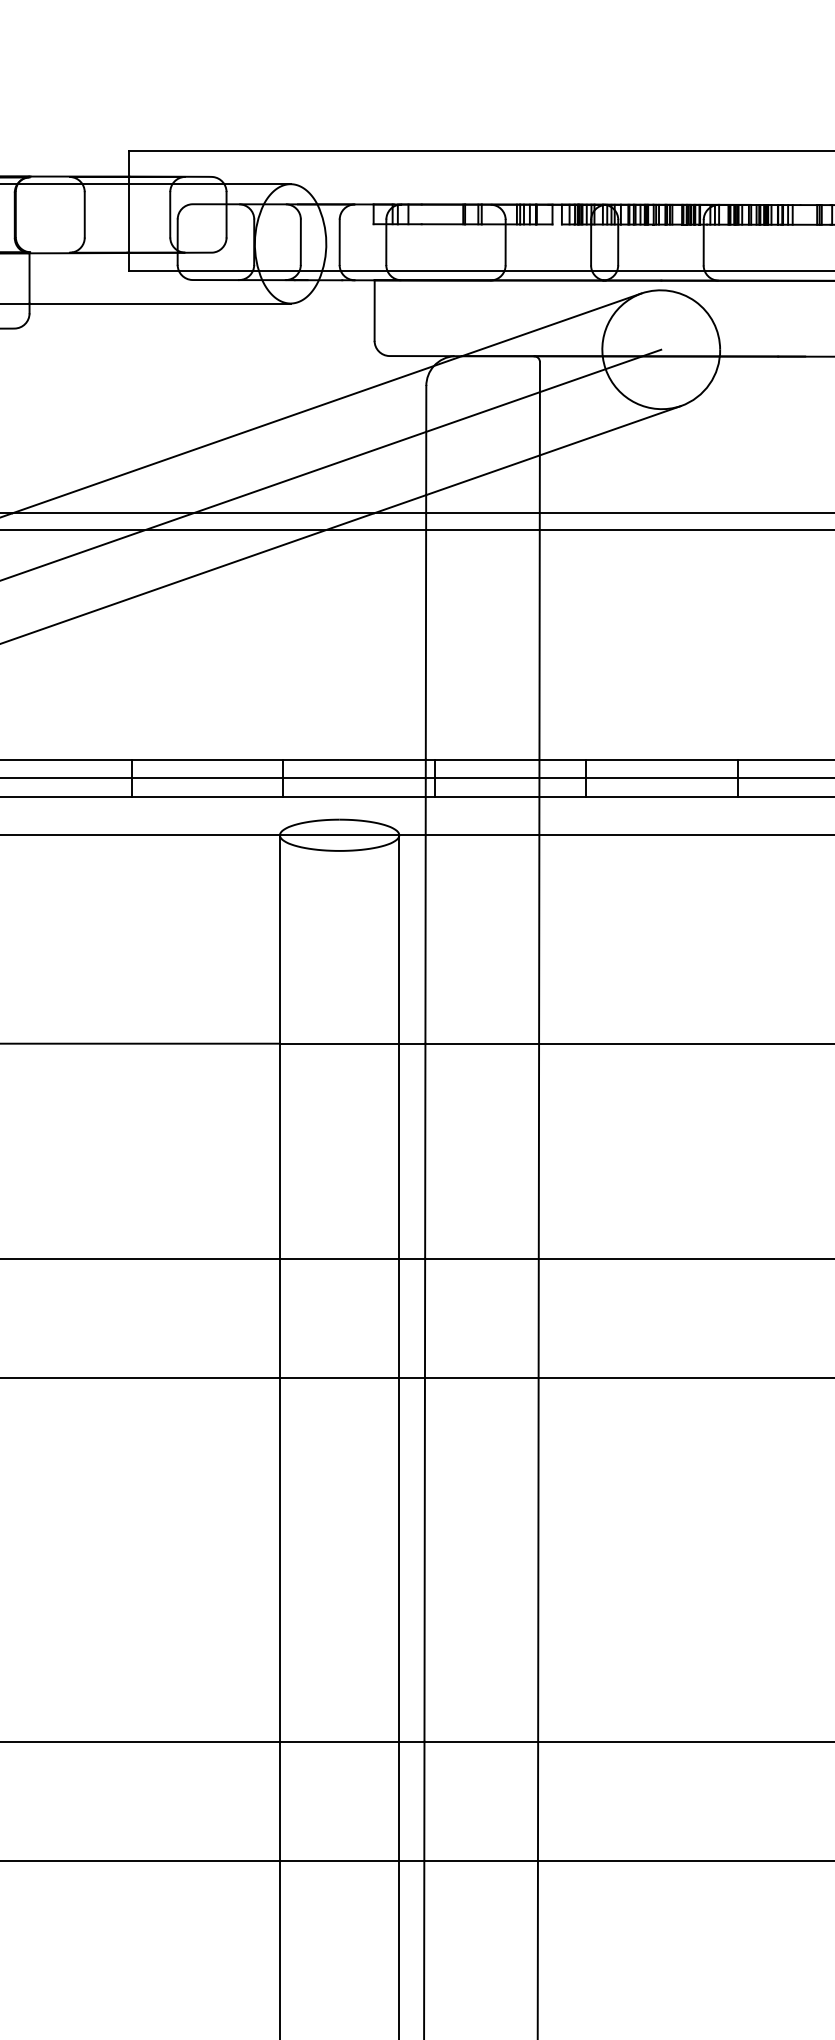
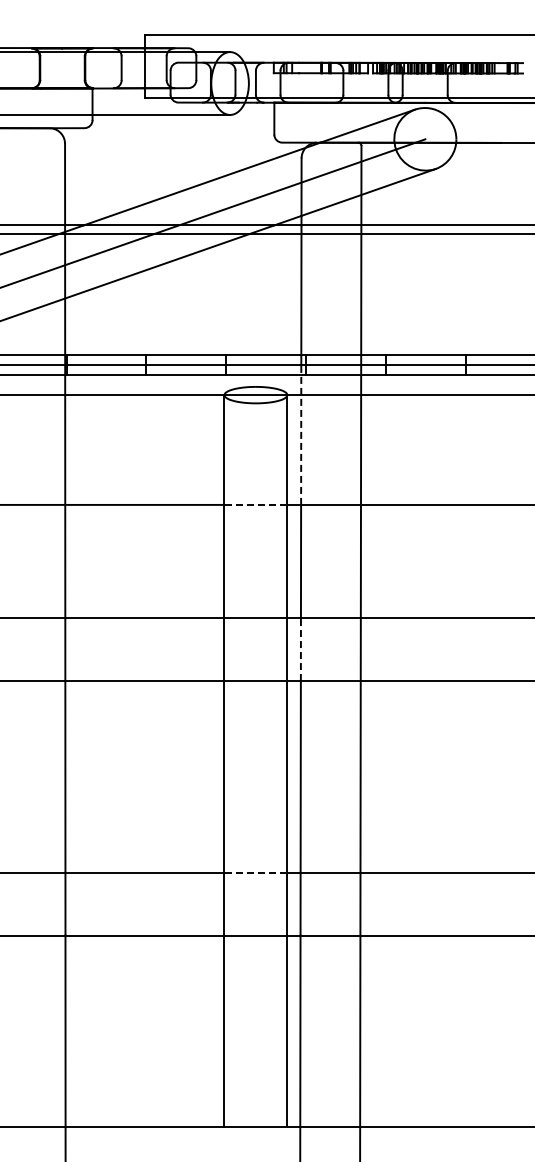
line: (426, 911) -> (301, 435), solid -> dashed
line: (338, 1042) -> (255, 504), solid -> dashed
line: (424, 1318) -> (300, 649), solid -> dashed
line: (340, 1741) -> (256, 872), solid -> dashed

